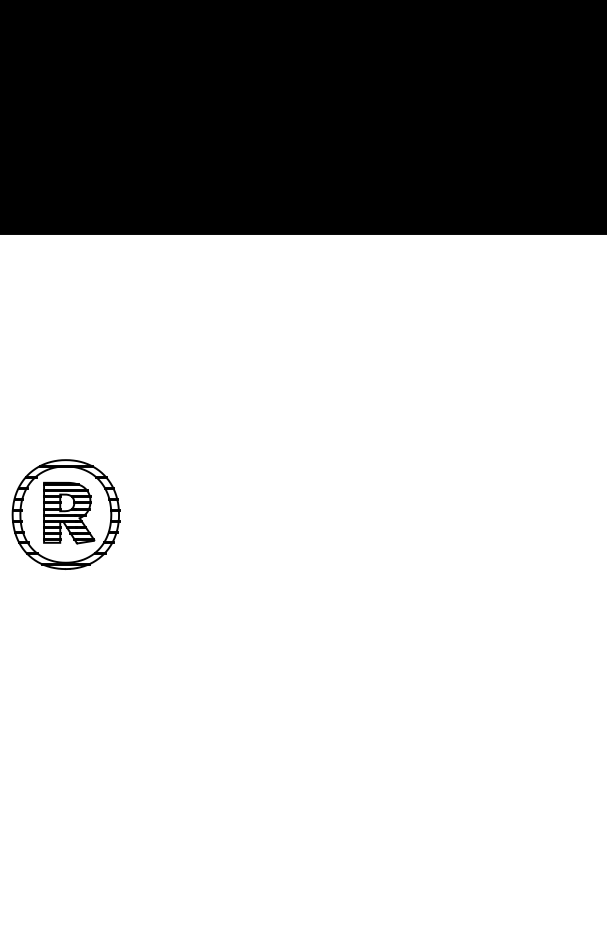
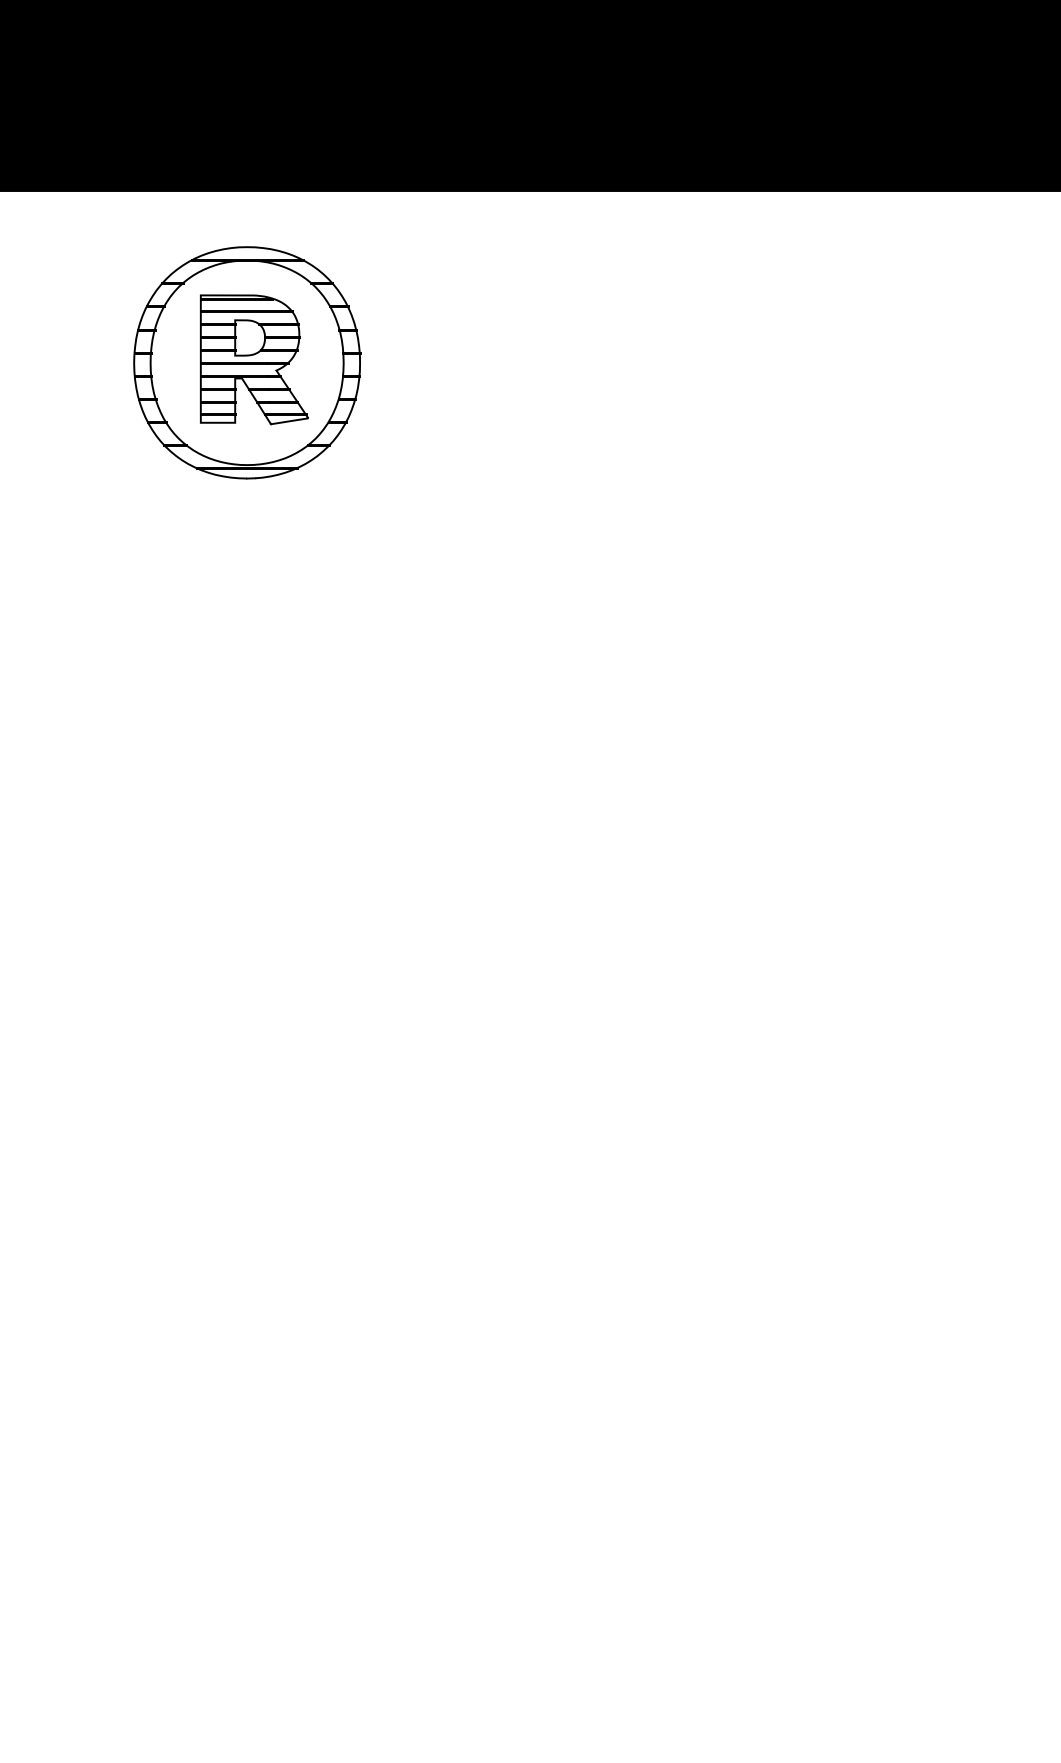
part: (65, 514) -> (246, 362), moved

